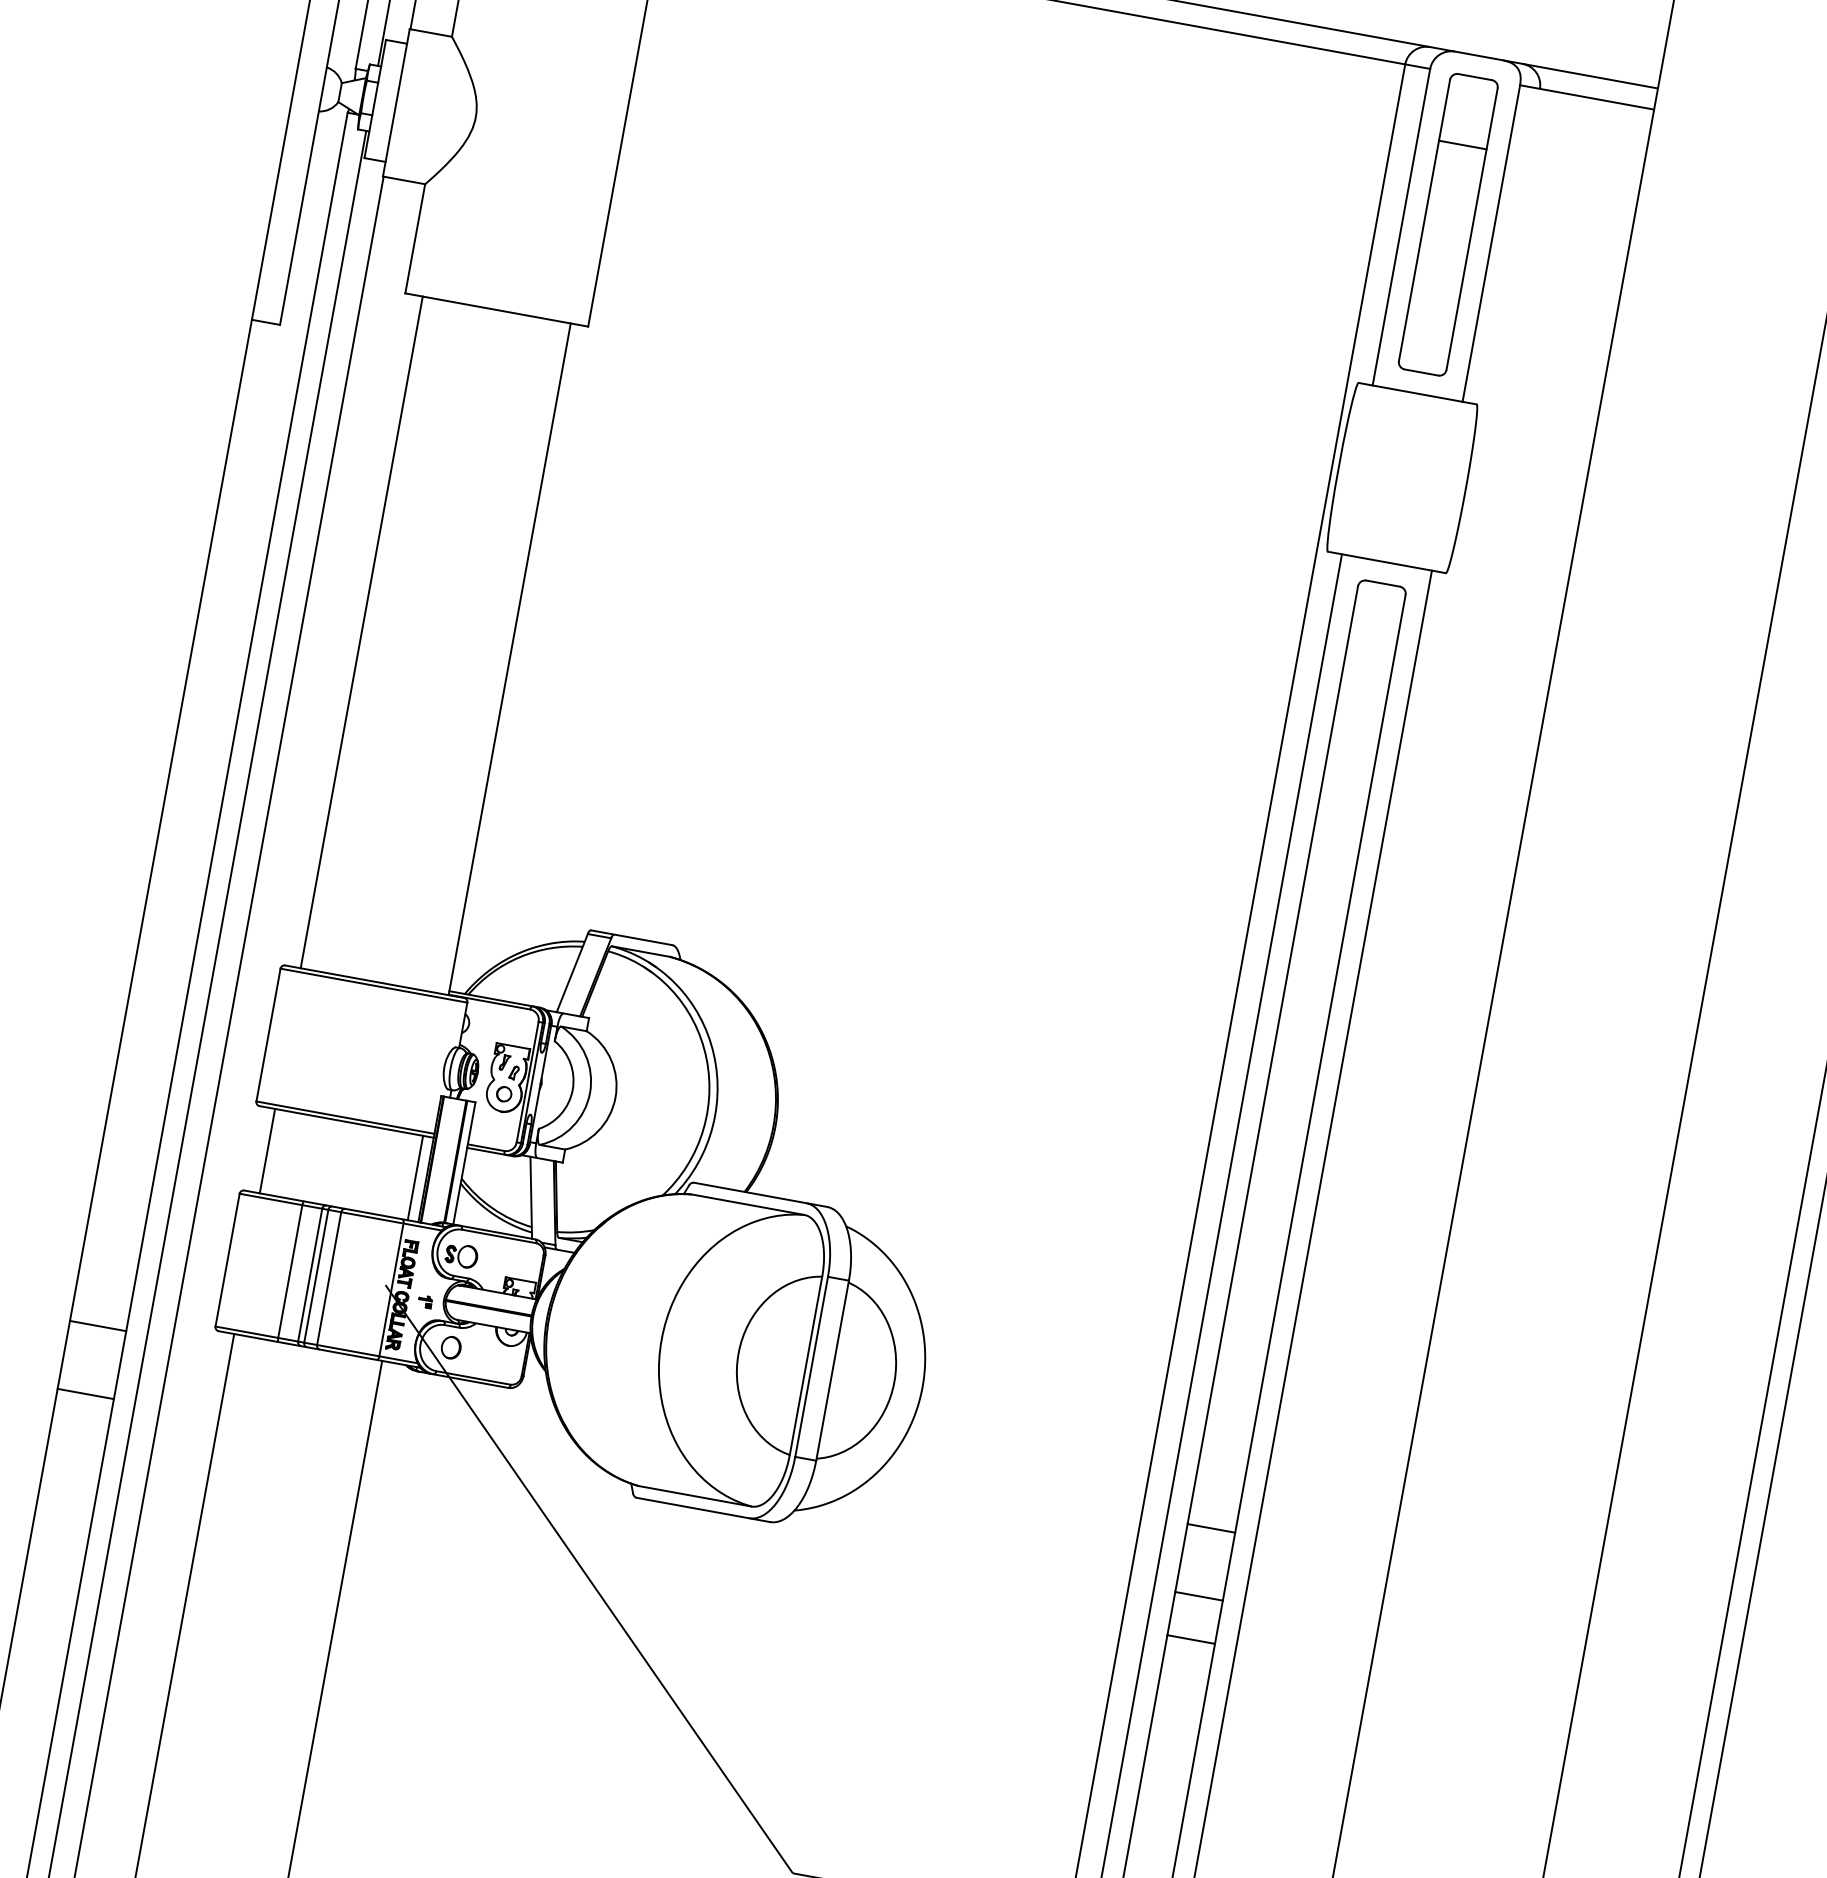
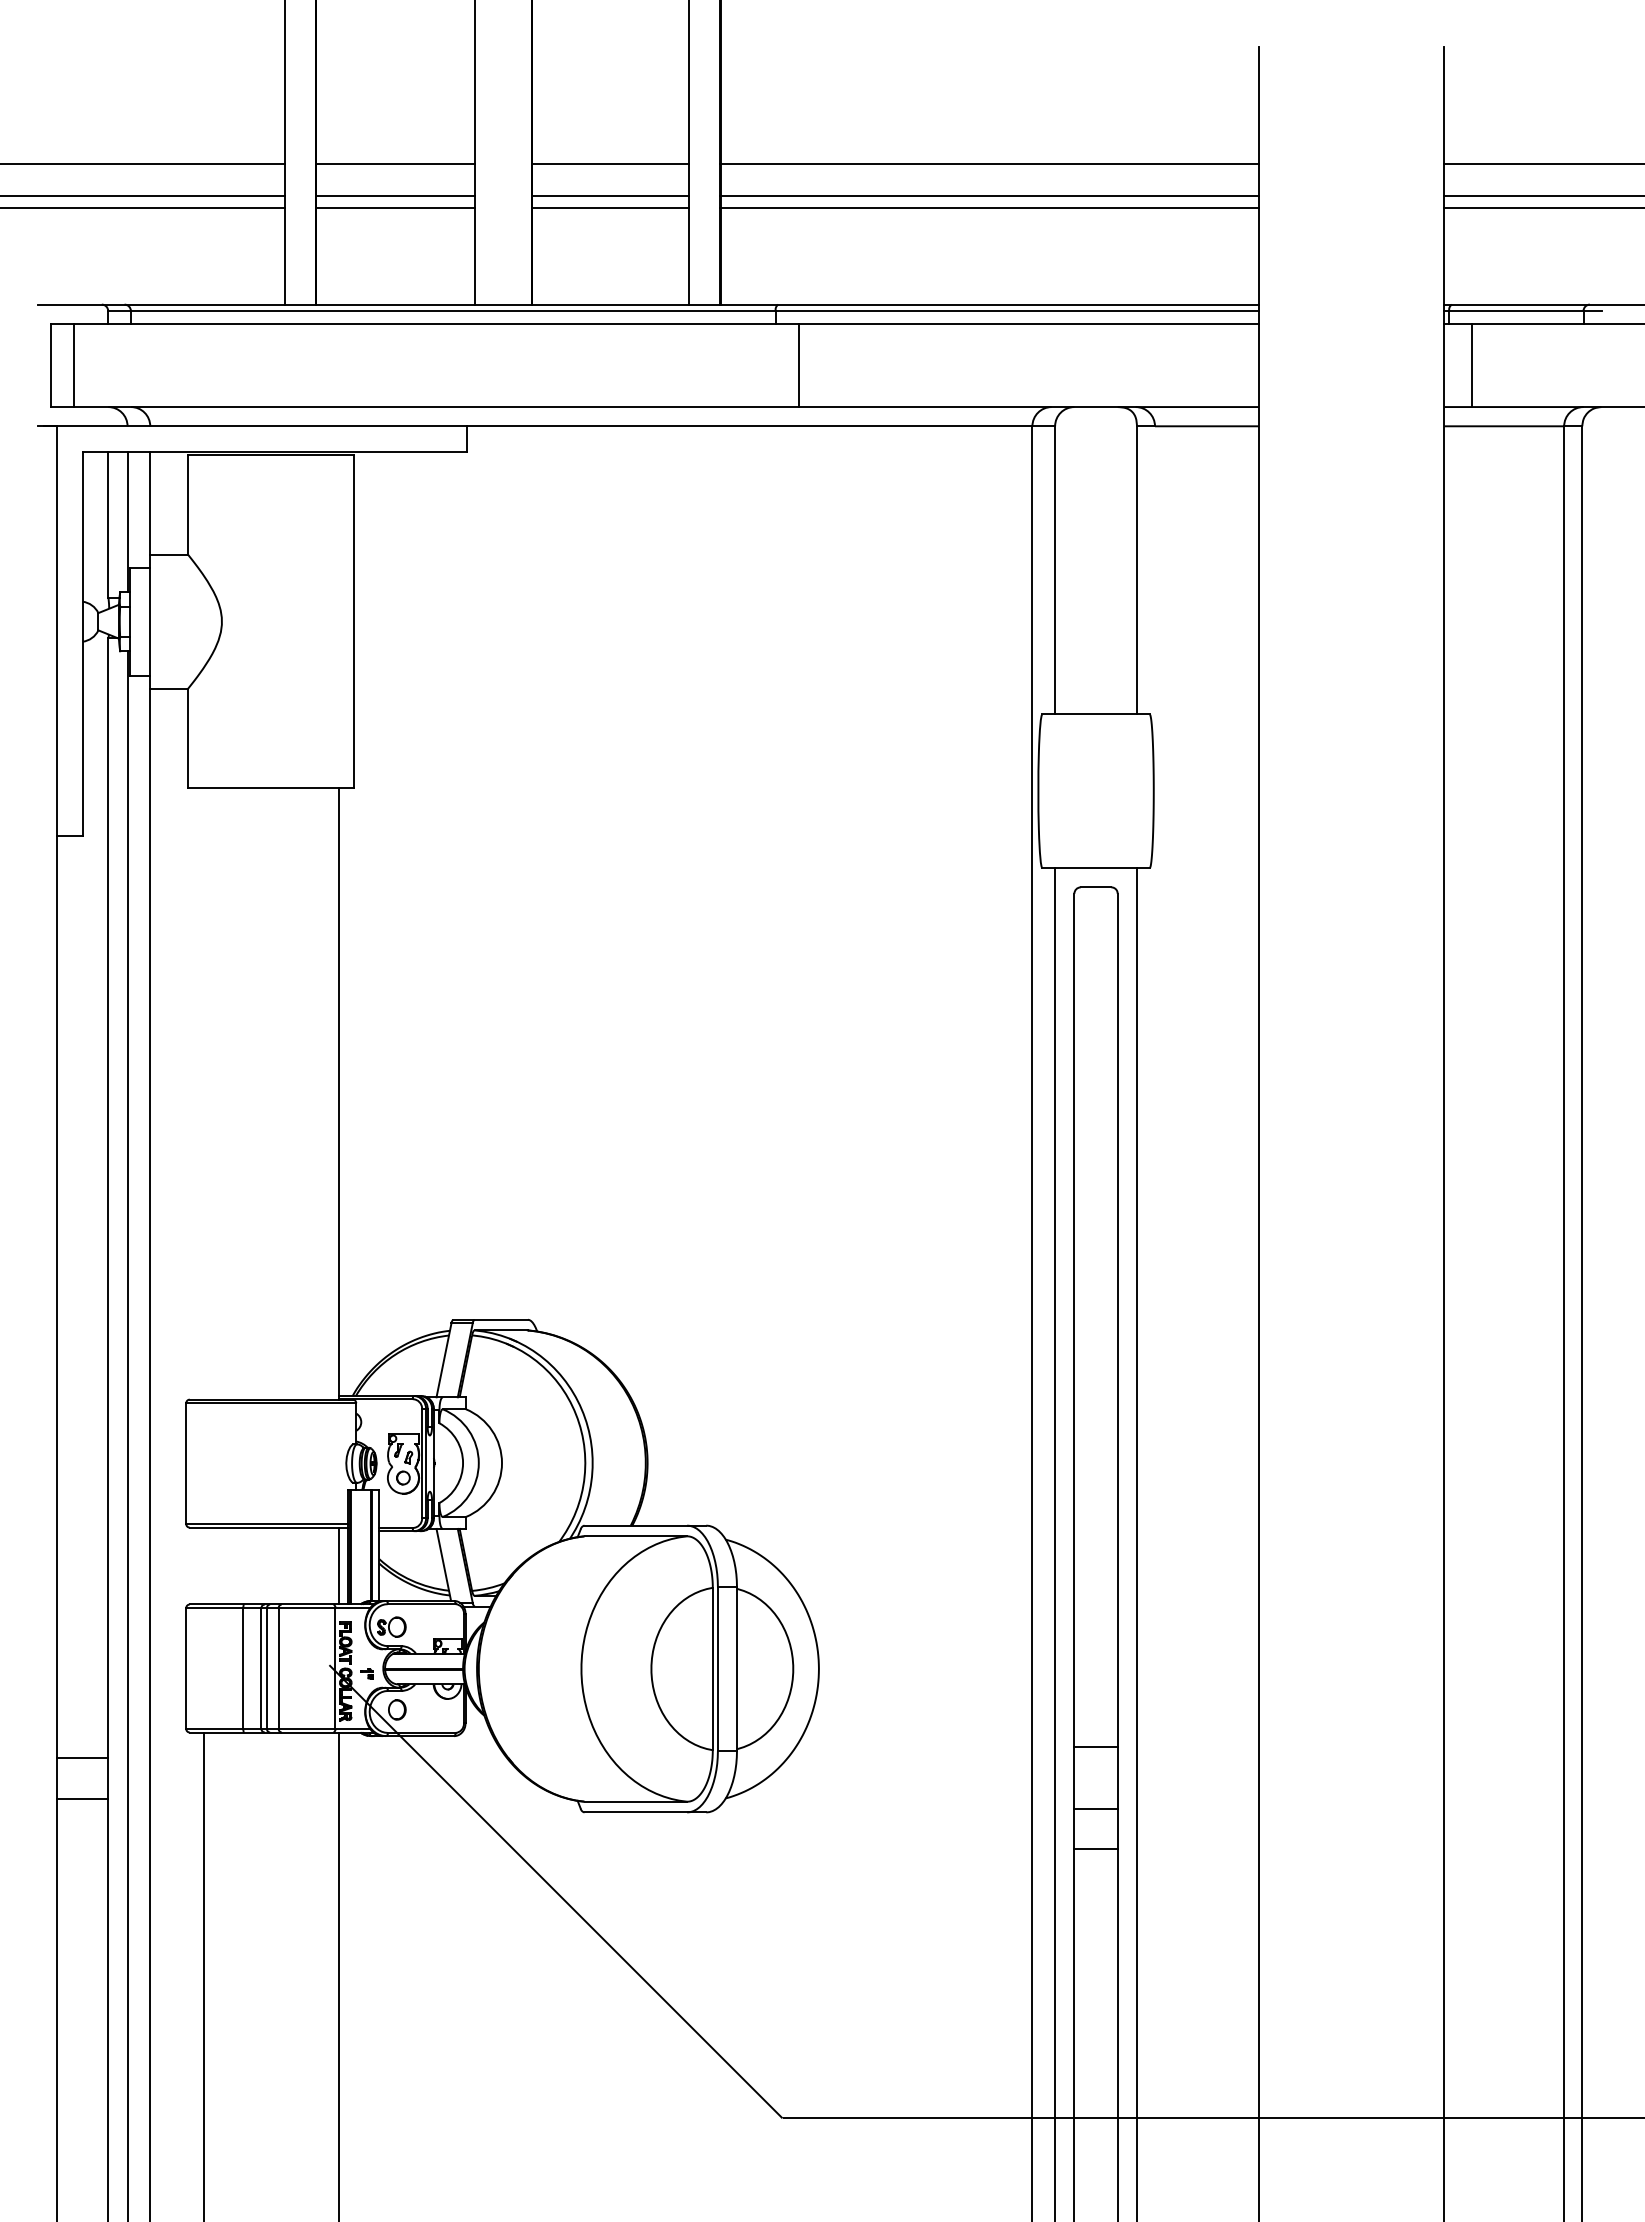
part: (1447, 224) -> (1095, 560), removed
line: (361, 631) -> (203, 1093), removed
line: (267, 1150) -> (203, 1565), removed
line: (97, 1326) -> (82, 1799), moved
line: (85, 1394) -> (82, 1758), moved

